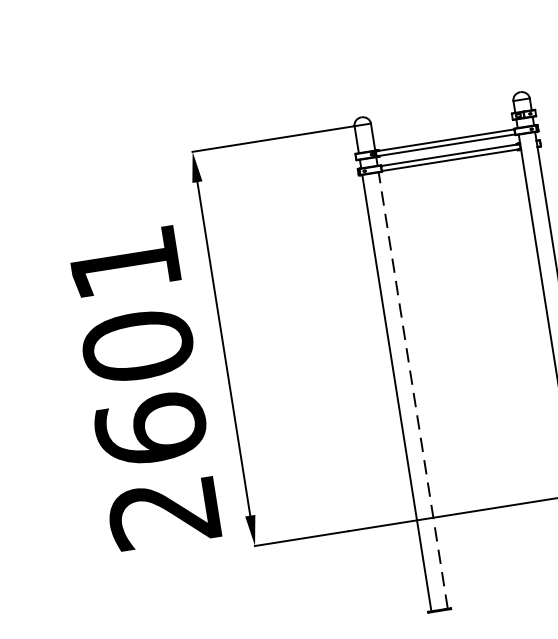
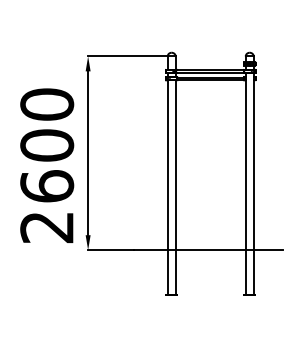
text: (125, 262) -> (47, 104), 2601 -> 2600
line: (412, 390) -> (175, 187), dashed -> solid

